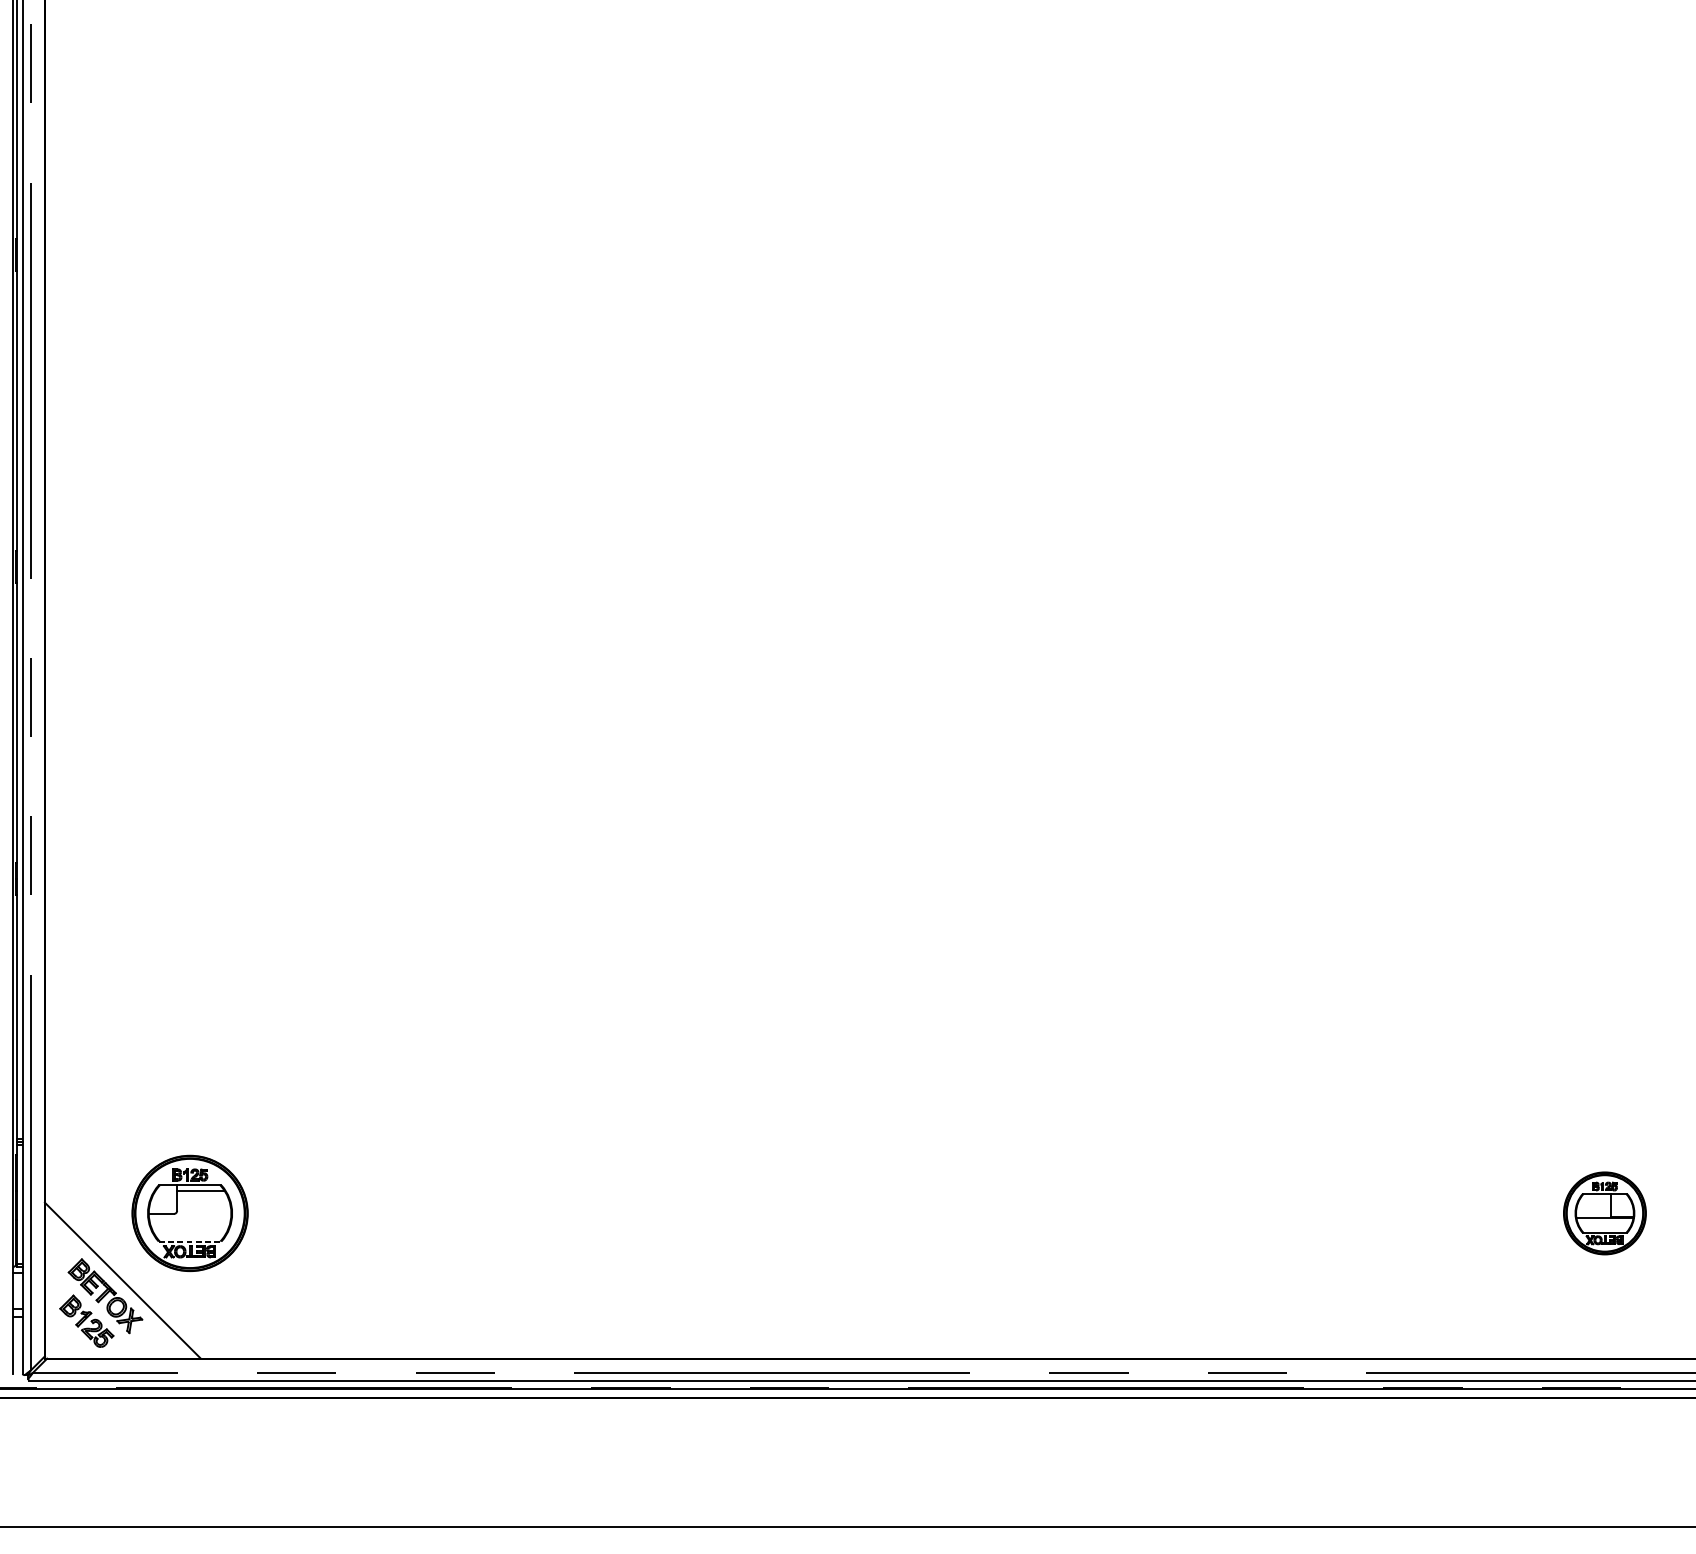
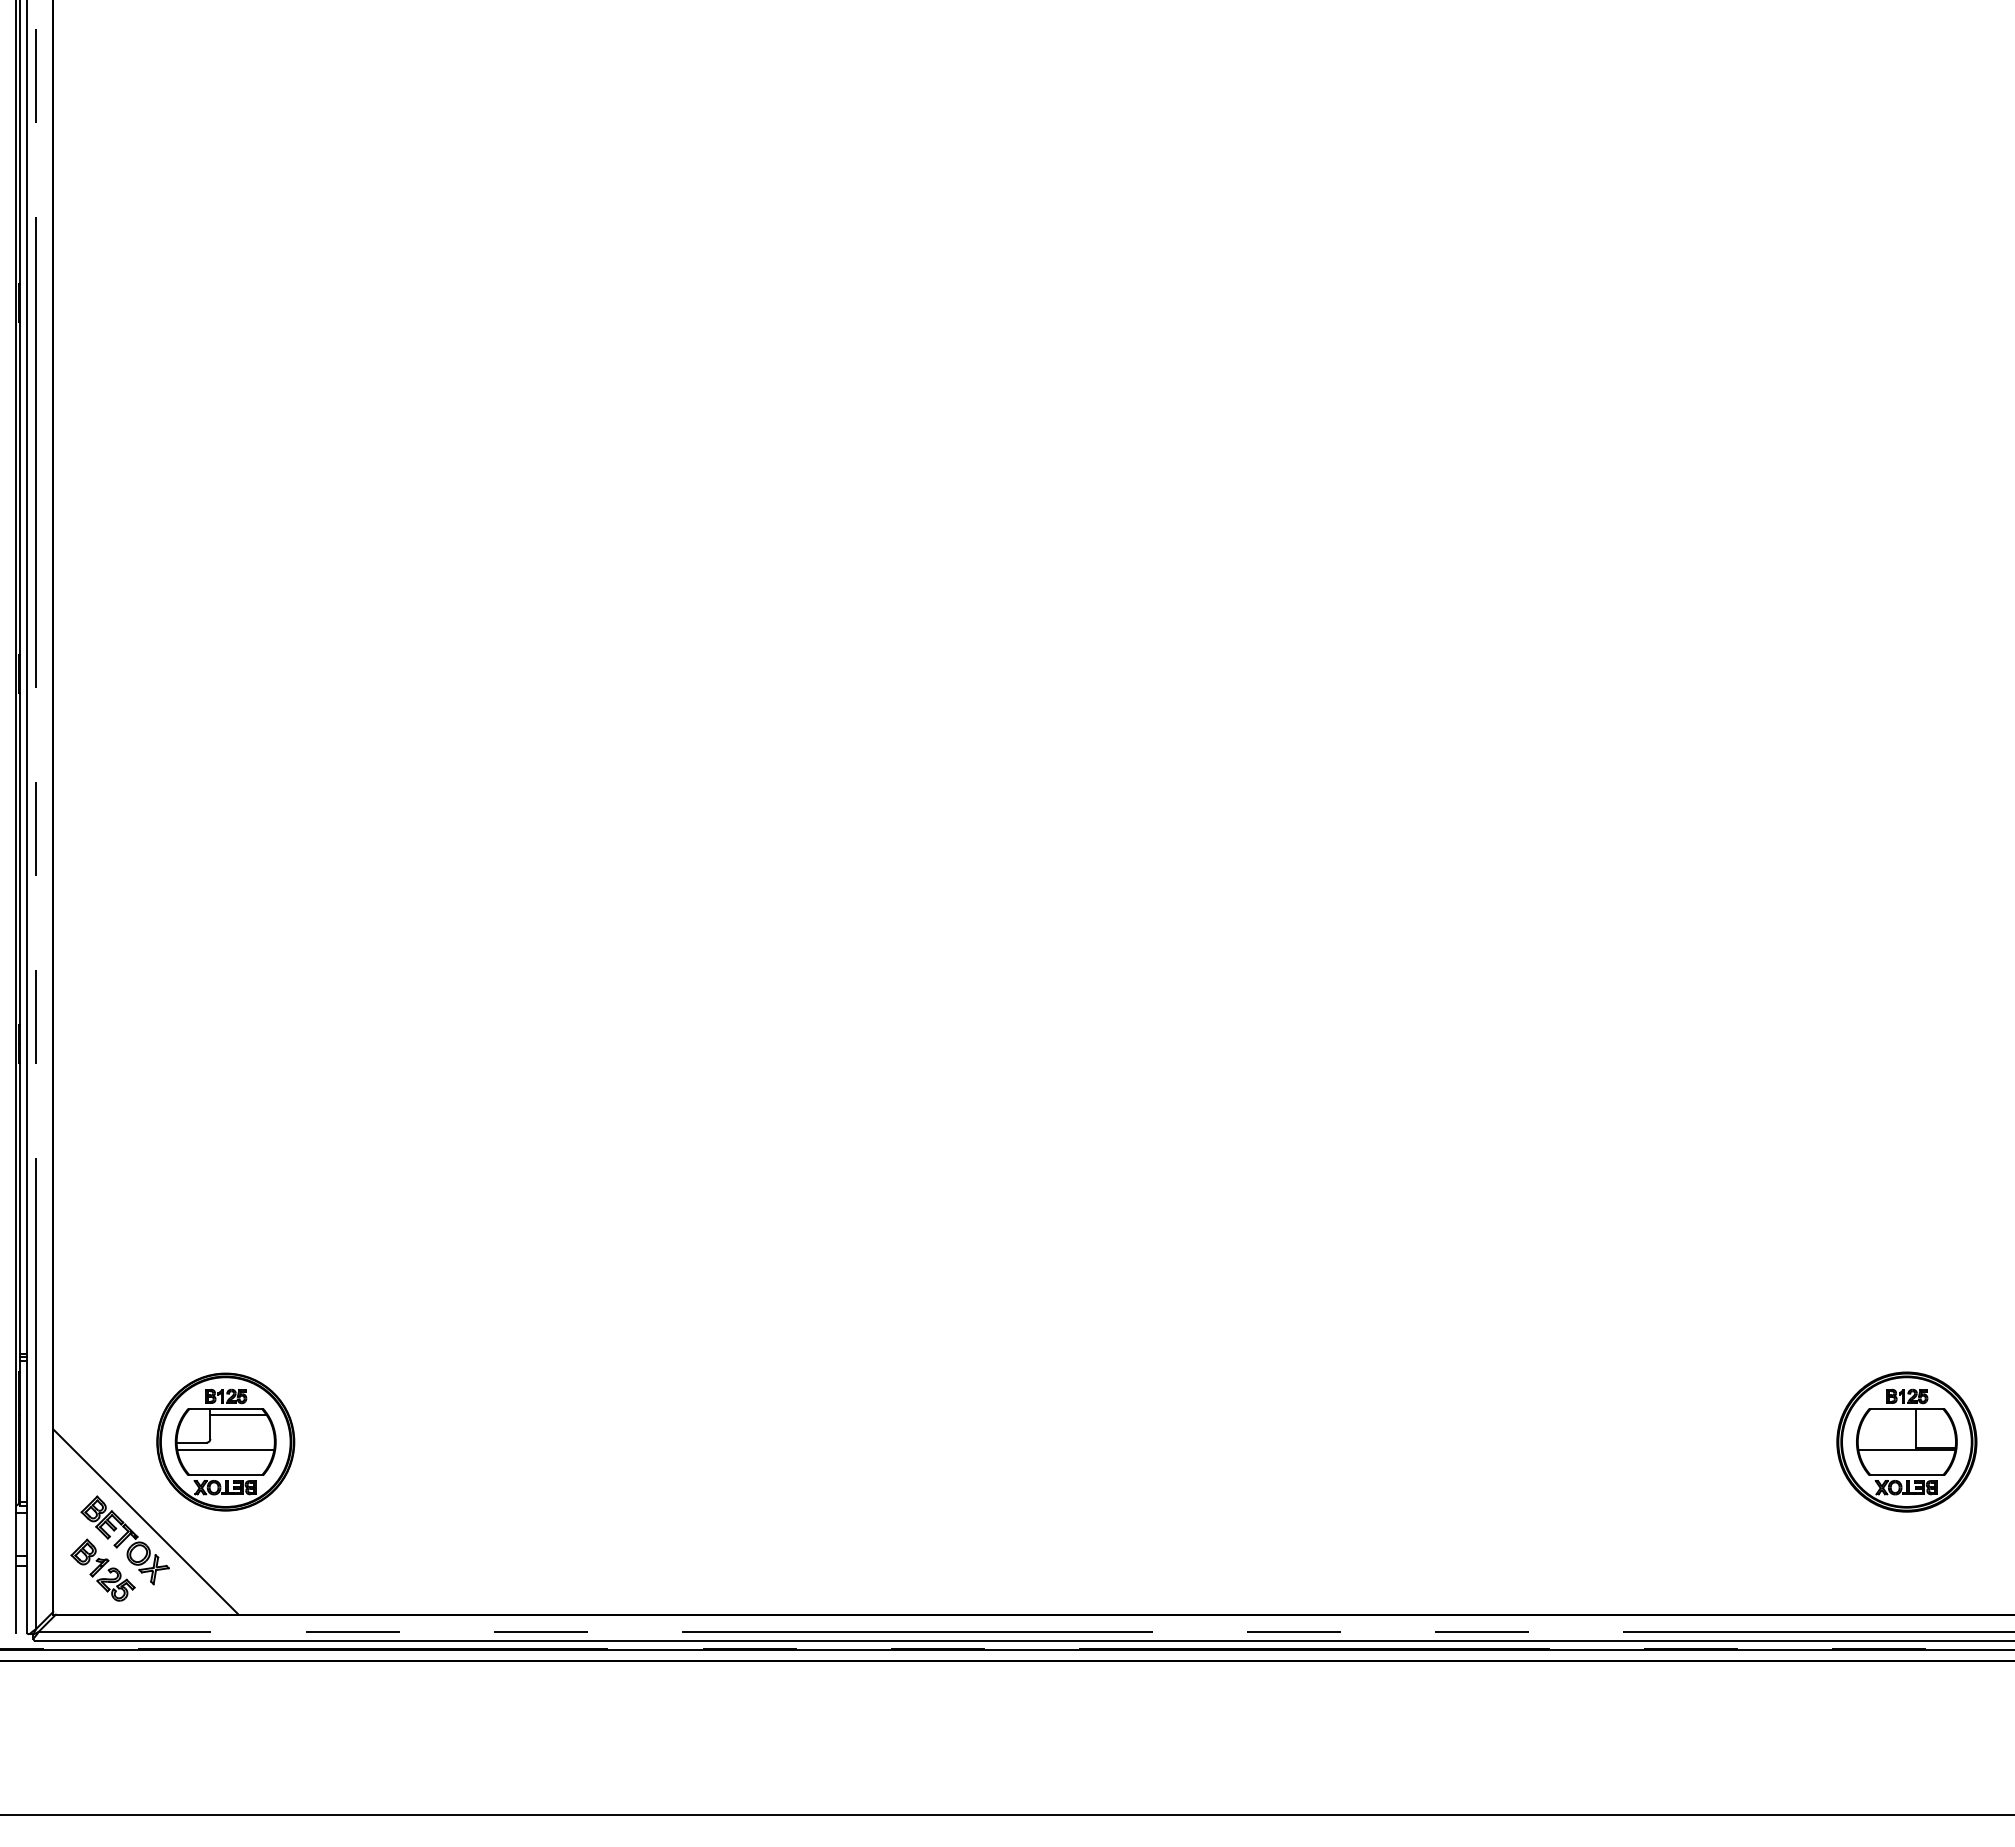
part: (1604, 1212) -> (1906, 1441), size x1.43
line: (189, 1219) -> (225, 1449), added
line: (190, 1241) -> (226, 1475), dashed -> solid

